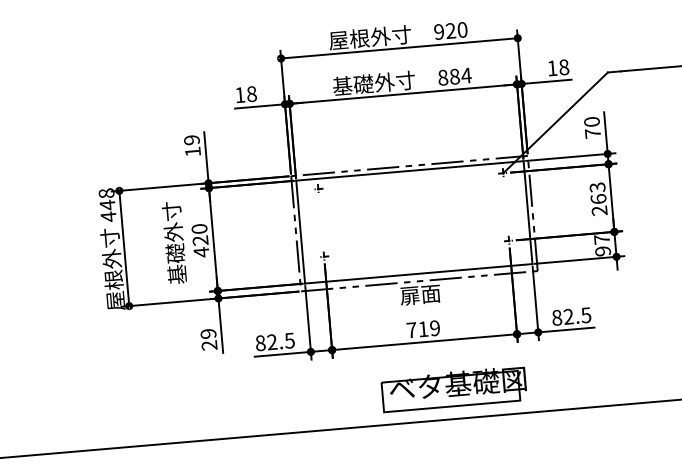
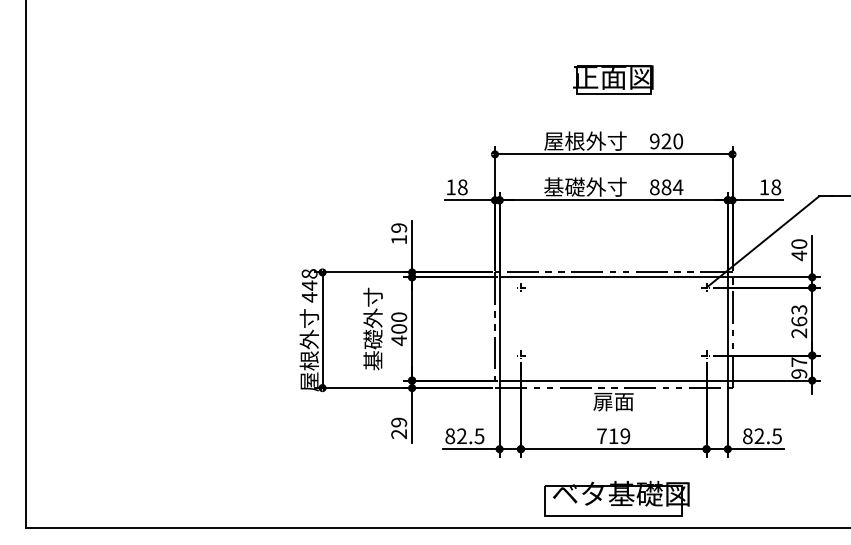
text: (592, 133) -> (798, 255), 70 -> 40
text: (200, 240) -> (399, 328), 420 -> 400
part: (453, 389) -> (616, 498), moved

